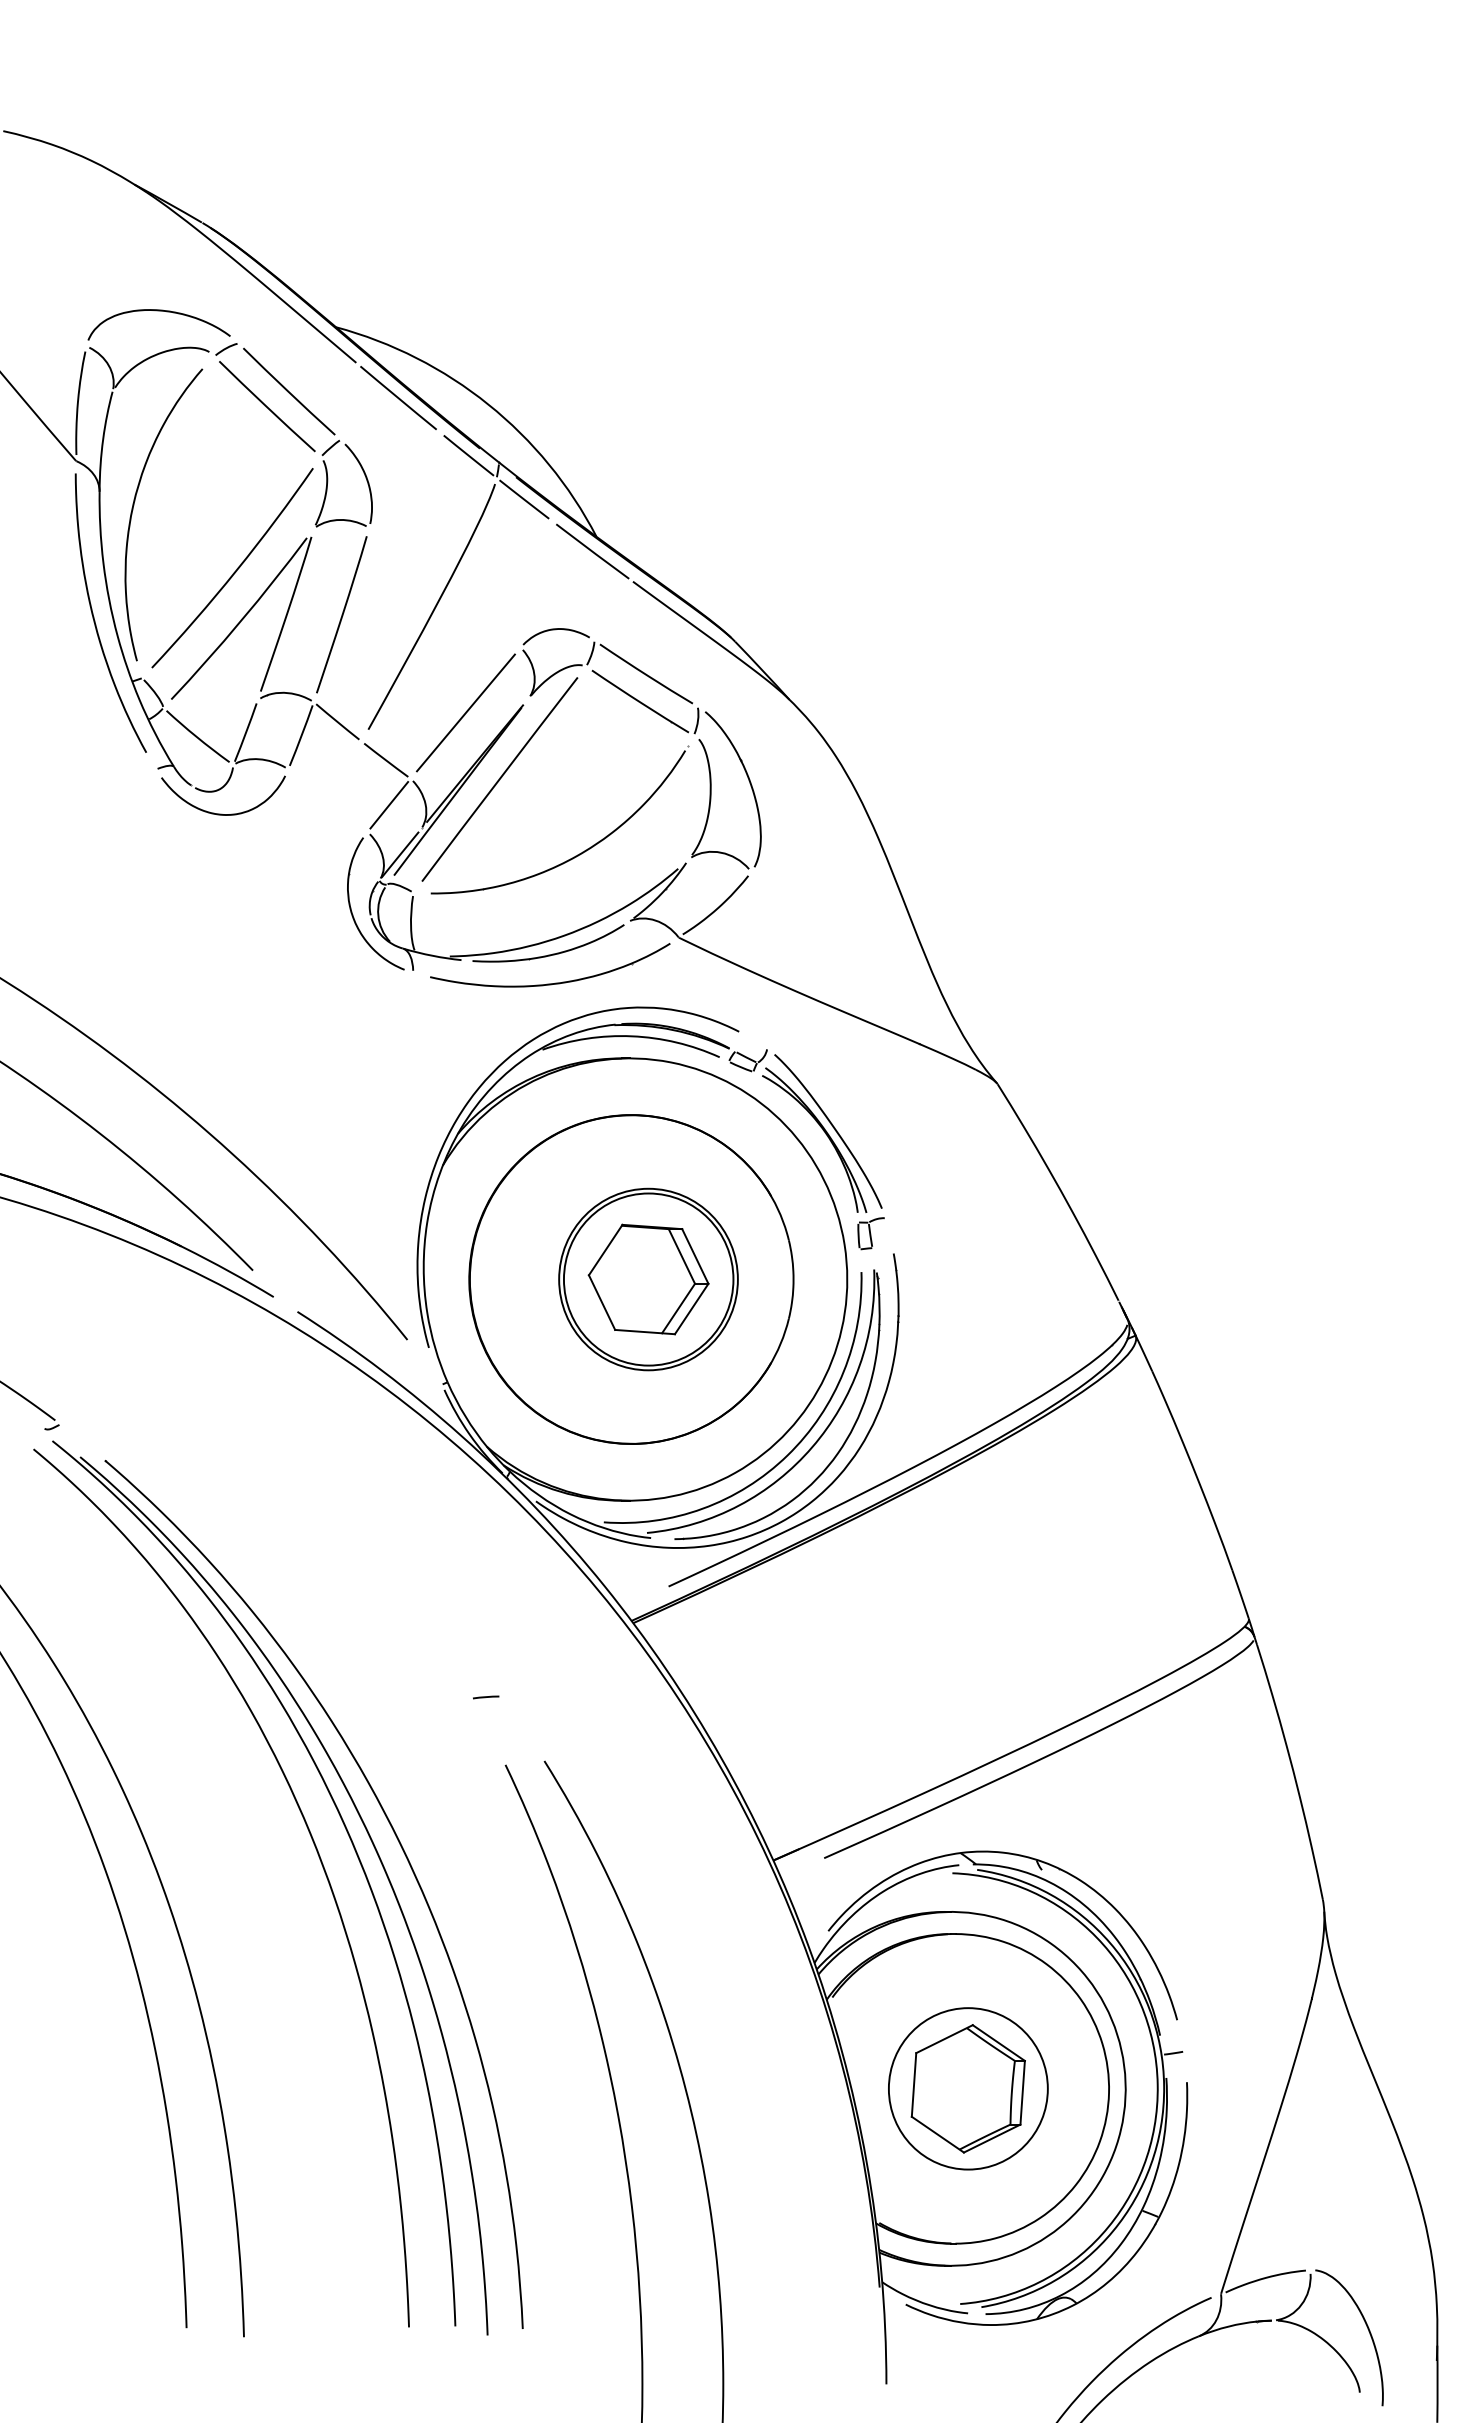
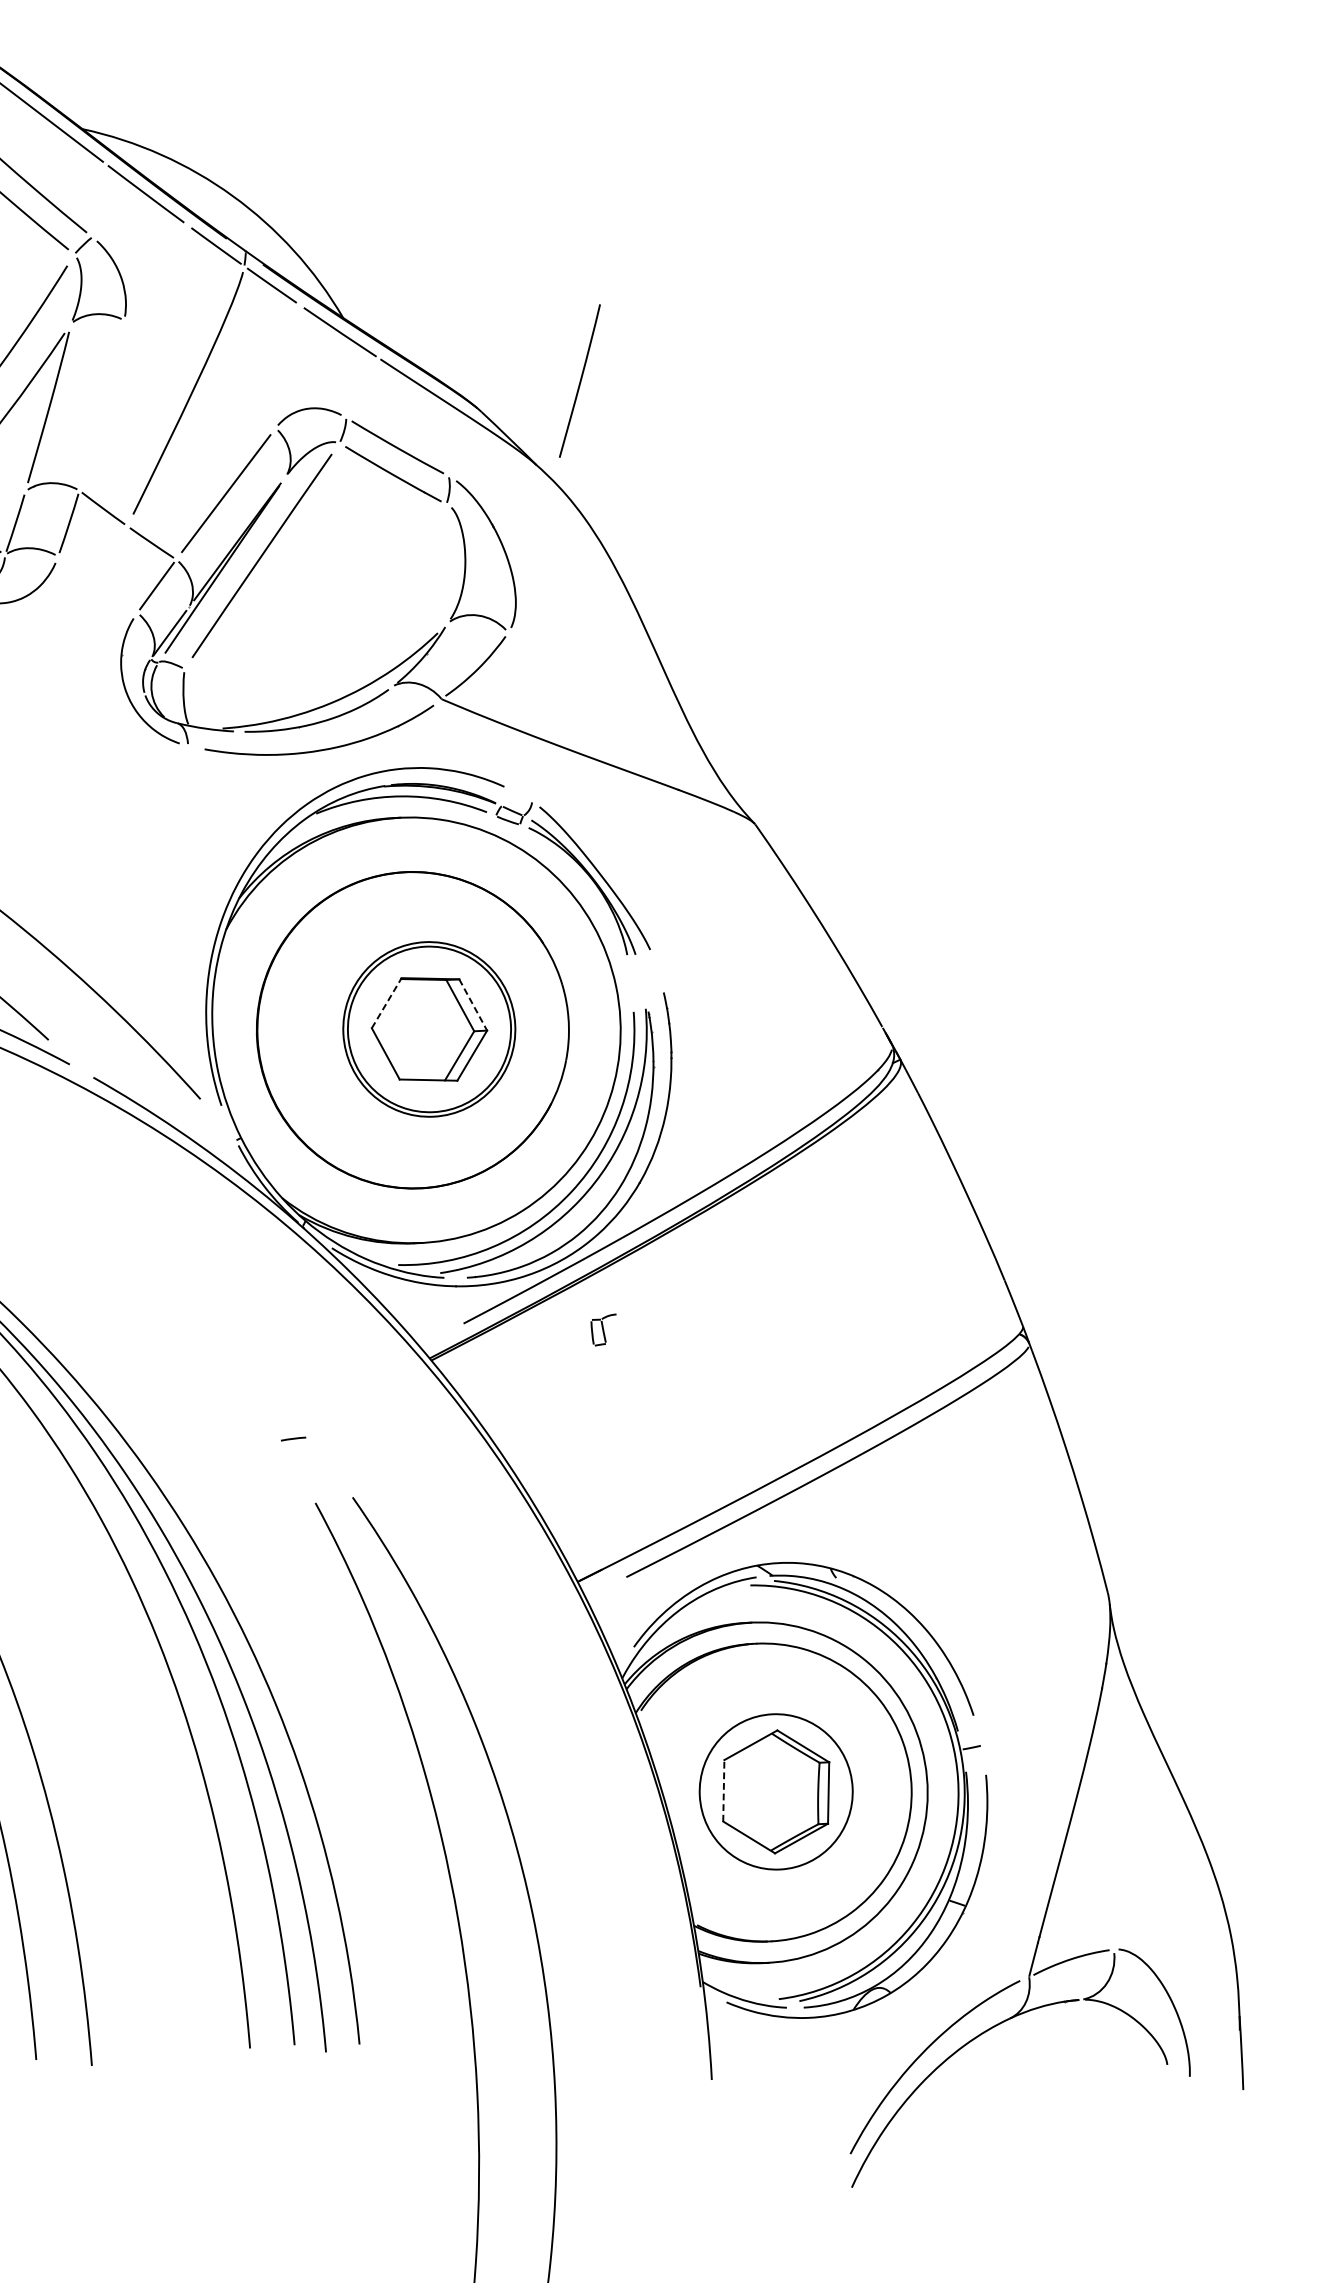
curve: (341, 614) -> (579, 380), moved
part: (577, 854) -> (340, 624), removed
part: (870, 1233) -> (603, 1329), moved
line: (605, 1249) -> (386, 1002), solid -> dashed
line: (695, 1256) -> (473, 1004), solid -> dashed
line: (914, 2084) -> (724, 1790), solid -> dashed

